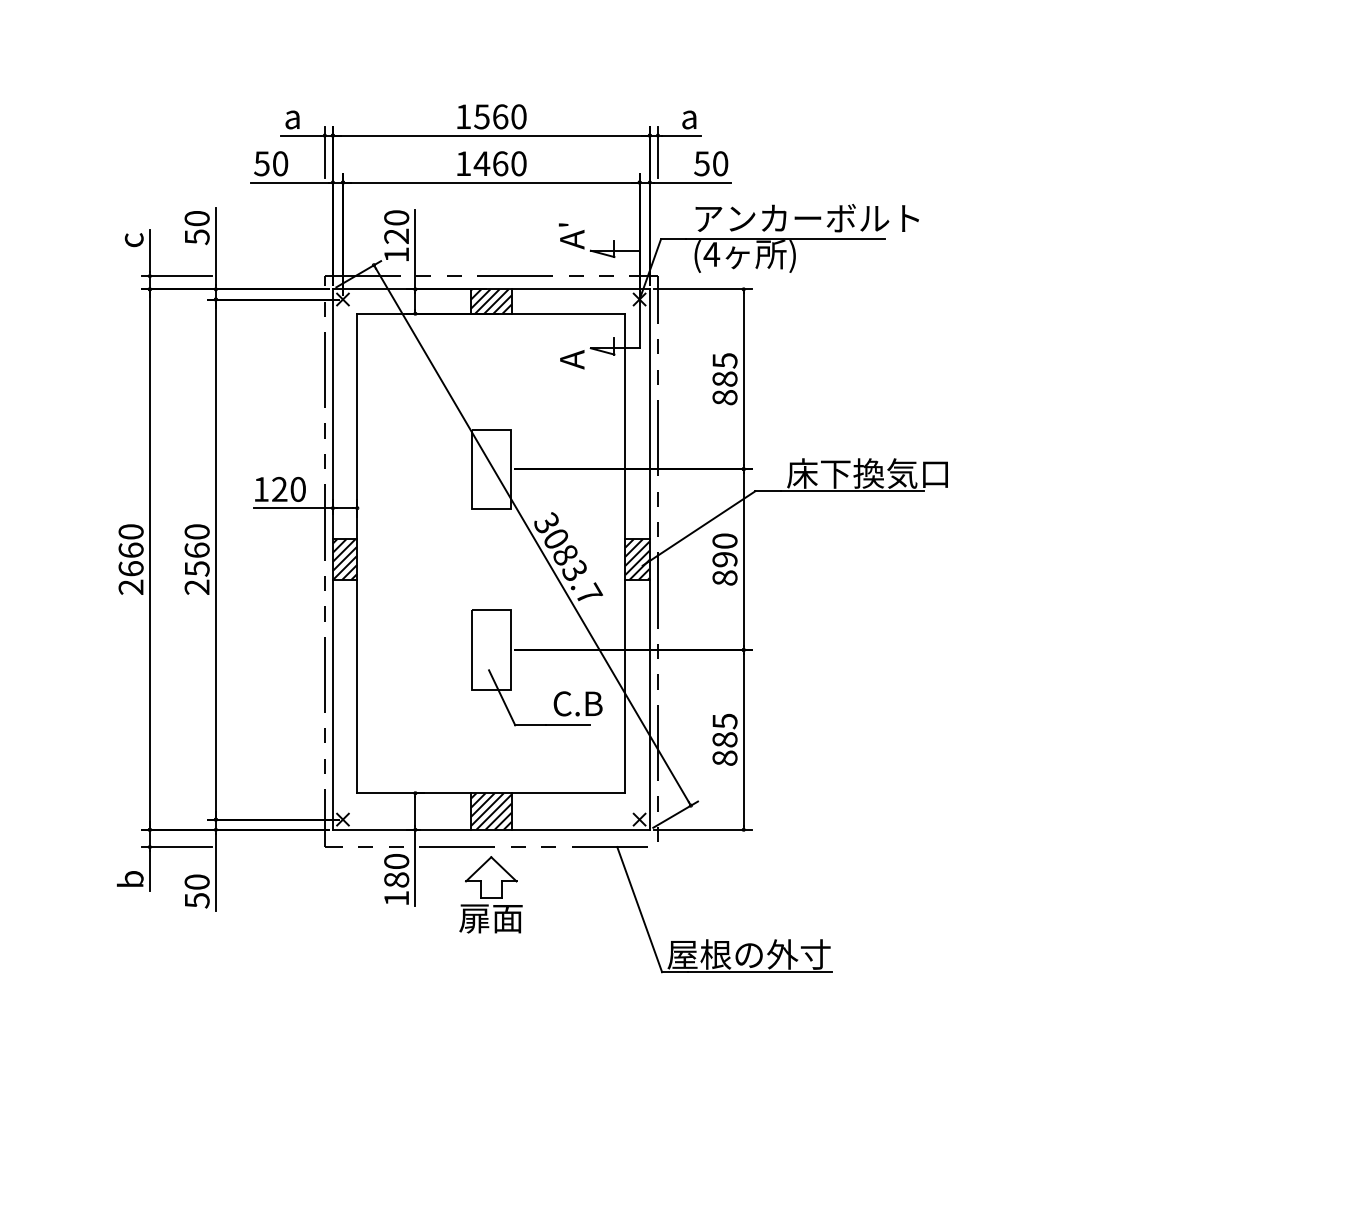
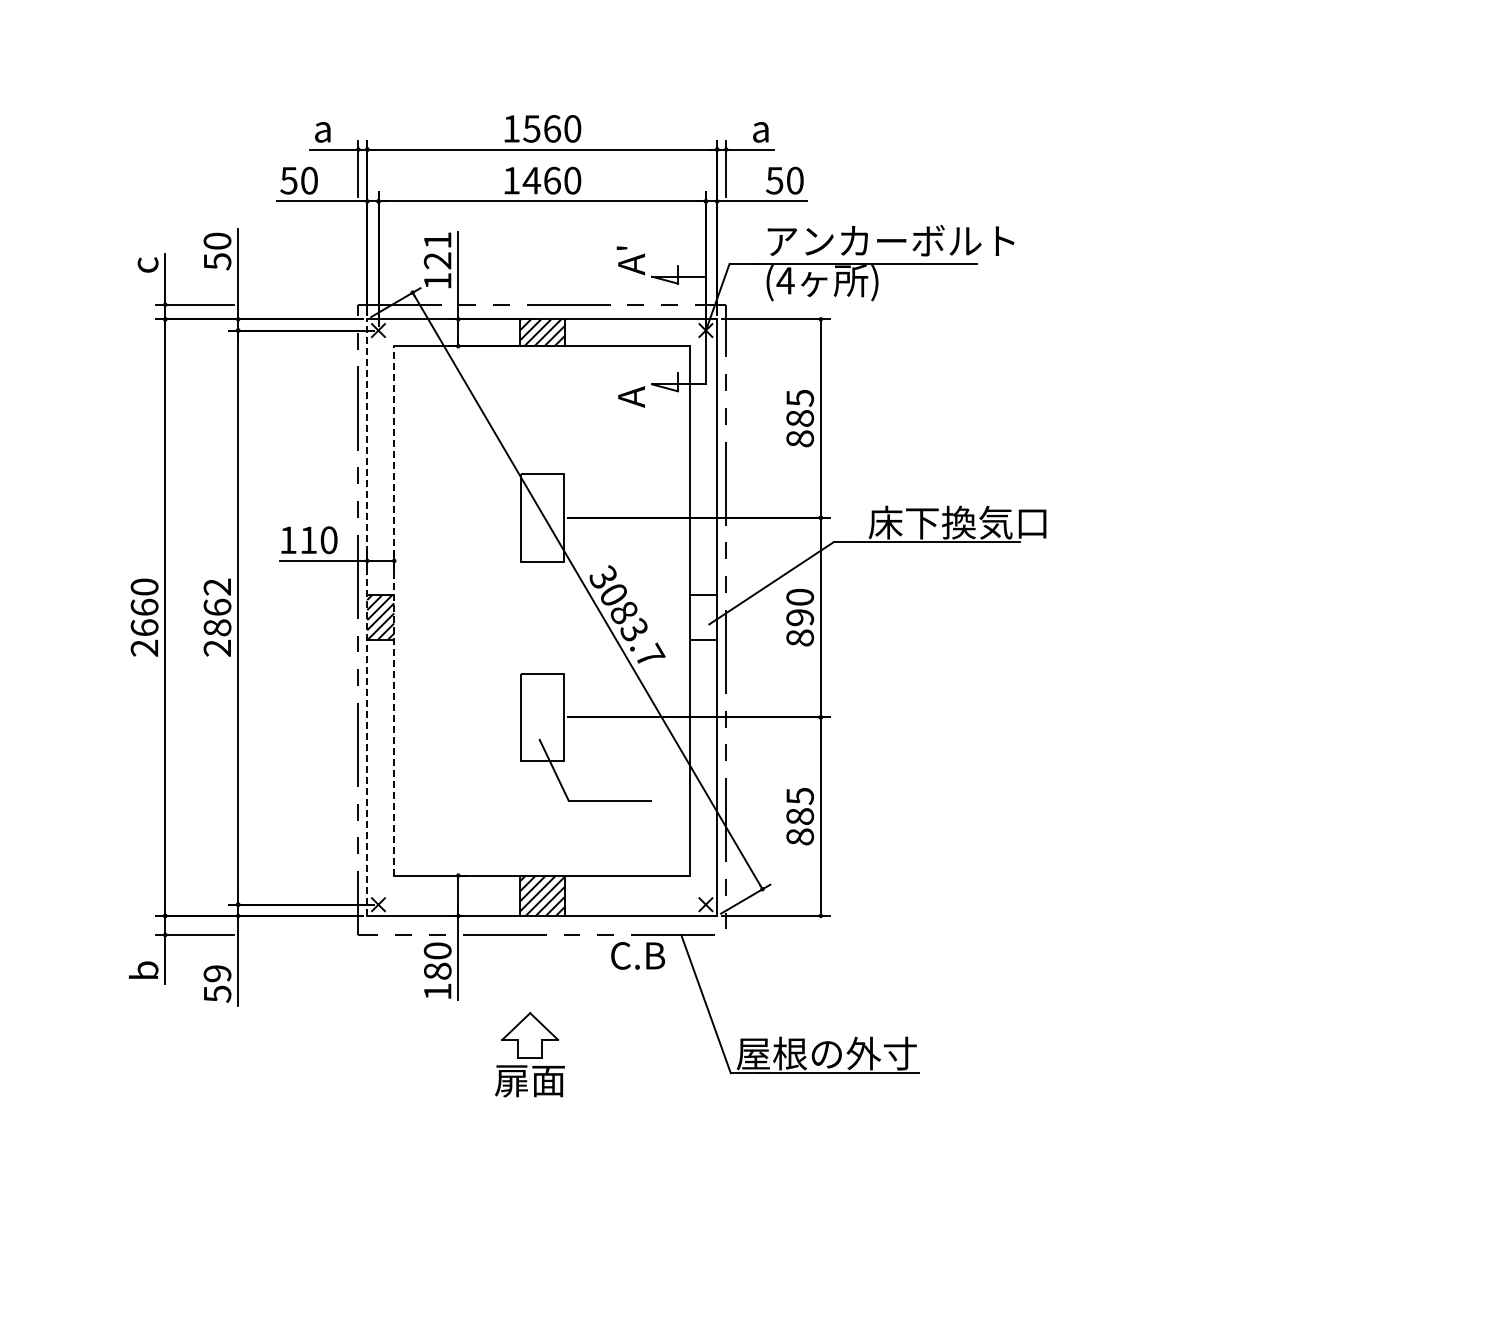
text: (396, 217) -> (437, 240), 120 -> 121
text: (279, 488) -> (308, 539), 120 -> 110
text: (197, 550) -> (217, 607), 2560 -> 2862
line: (357, 553) -> (394, 610), solid -> dashed
line: (333, 559) -> (367, 617), solid -> dashed
hatch: (637, 559) -> (703, 617), removed
text: (578, 703) -> (638, 955), moved
text: (197, 881) -> (217, 973), 50 -> 59
part: (490, 894) -> (529, 1054), moved

